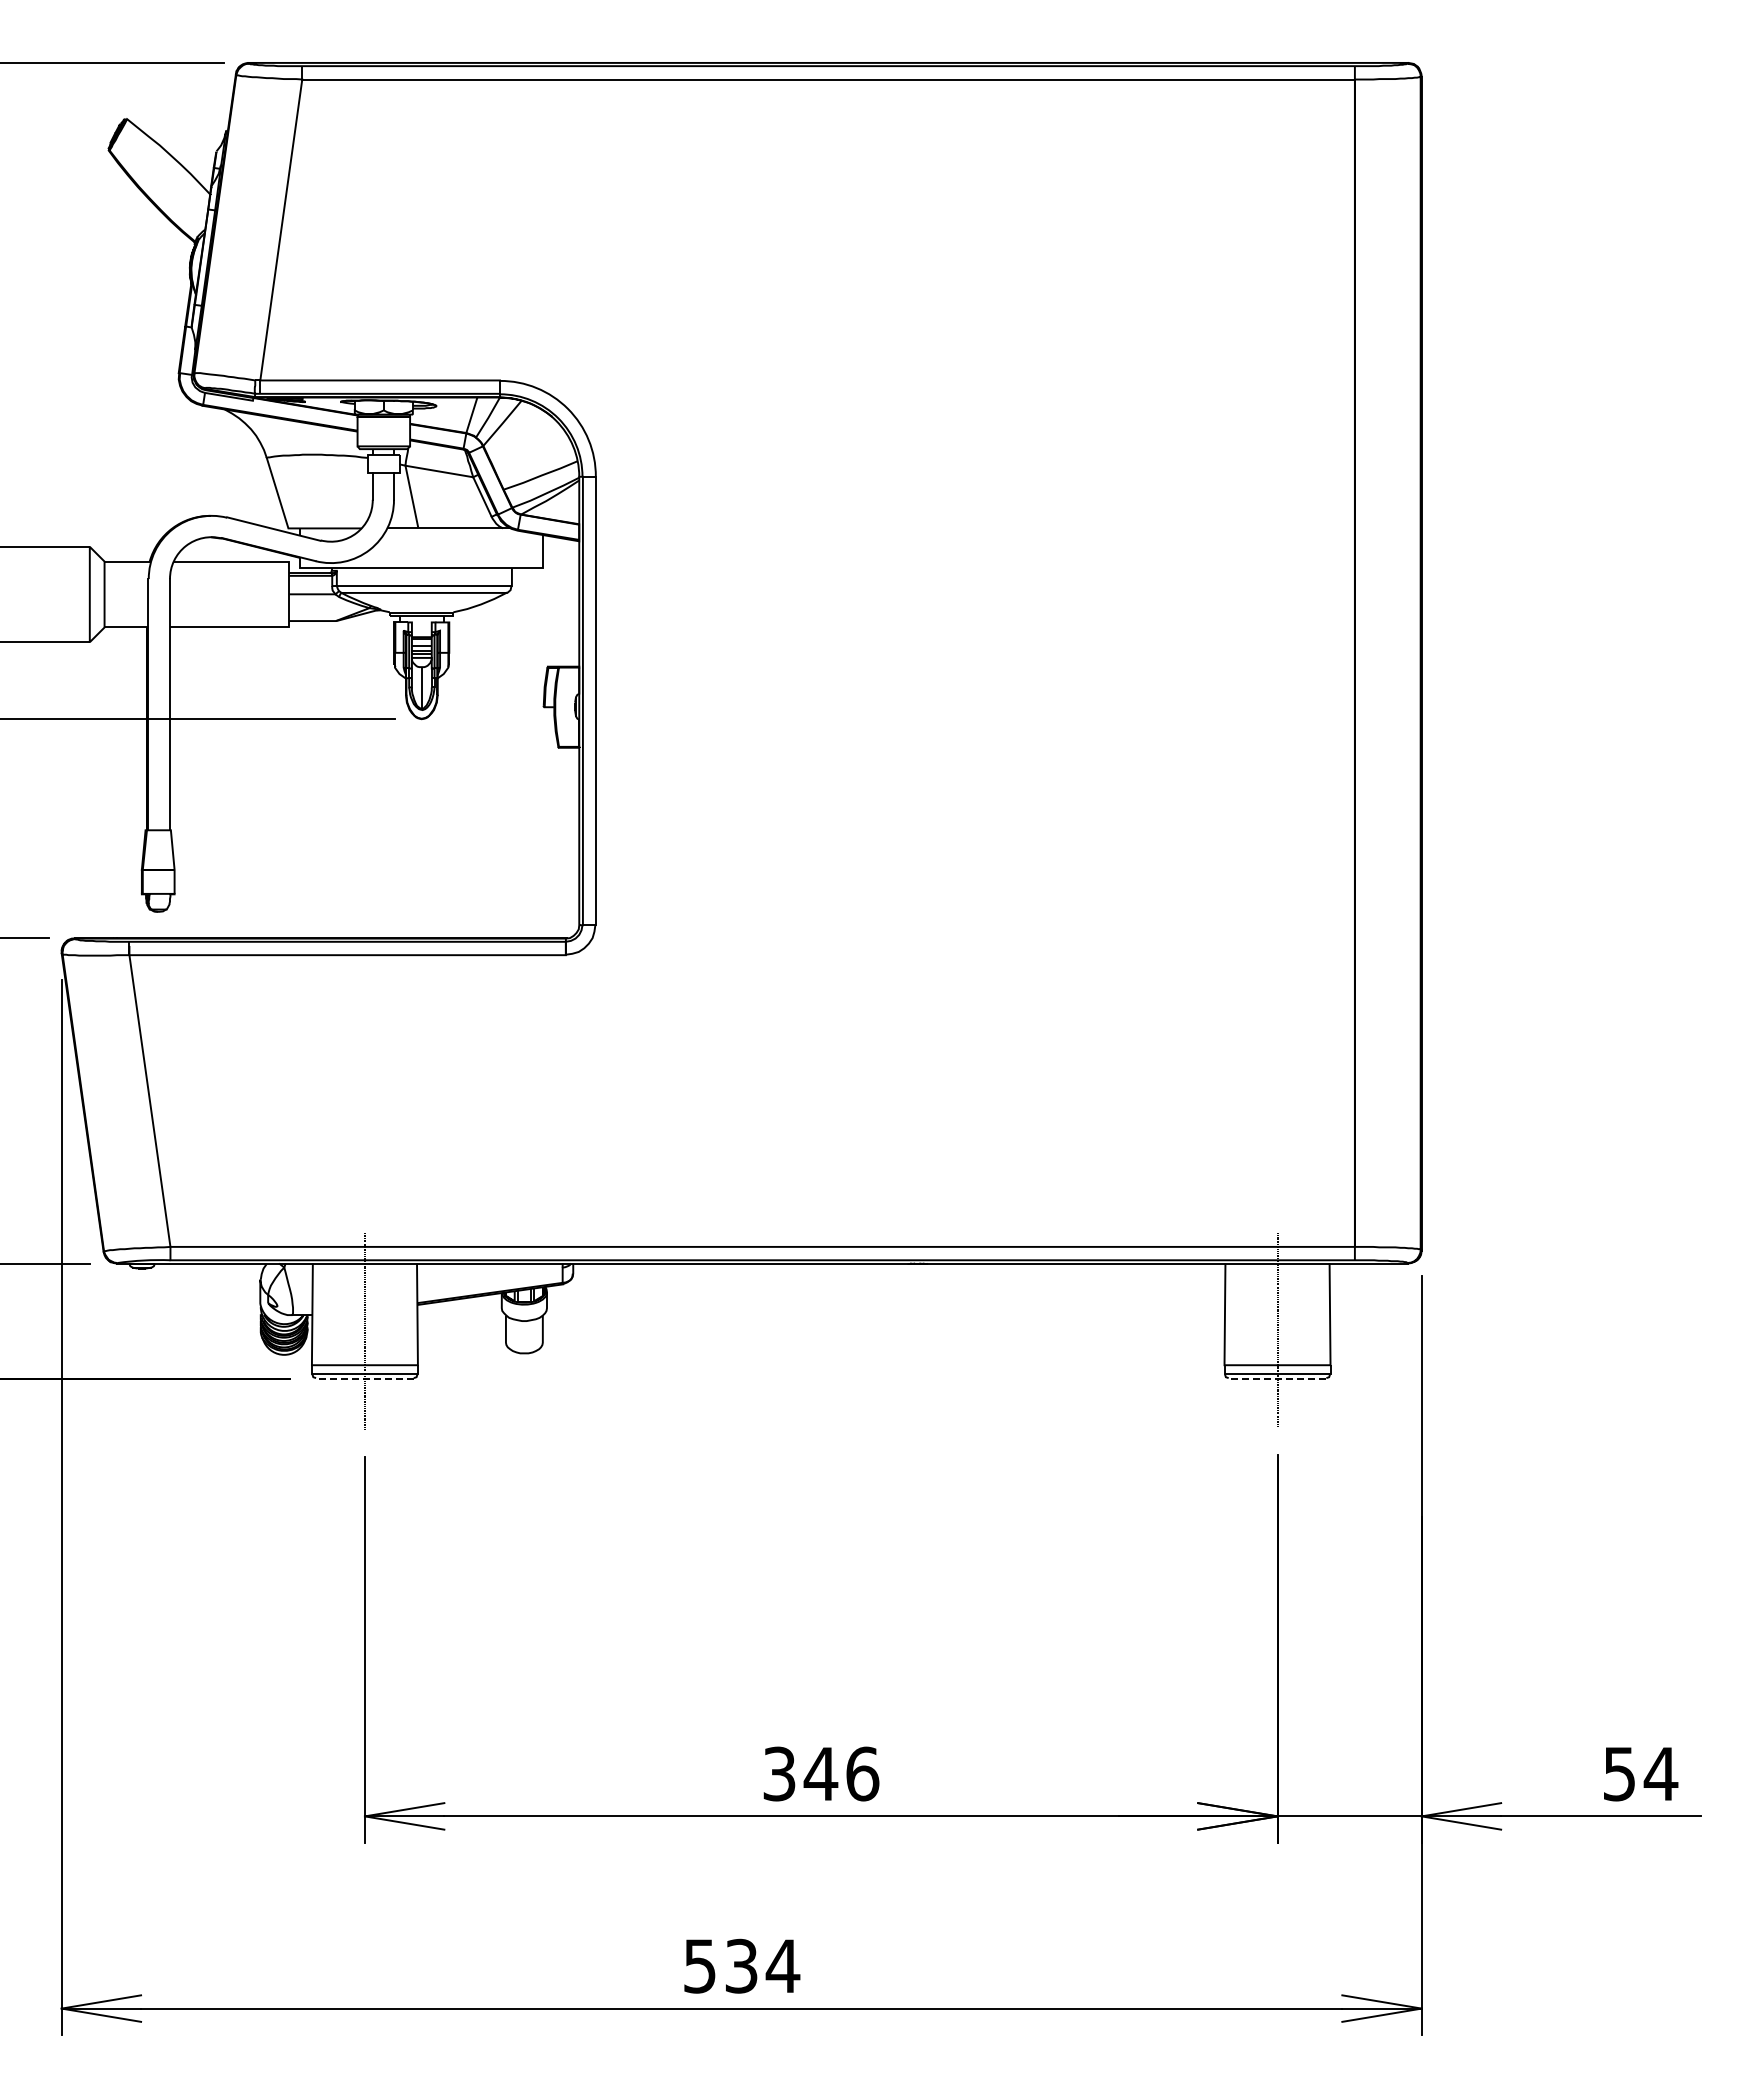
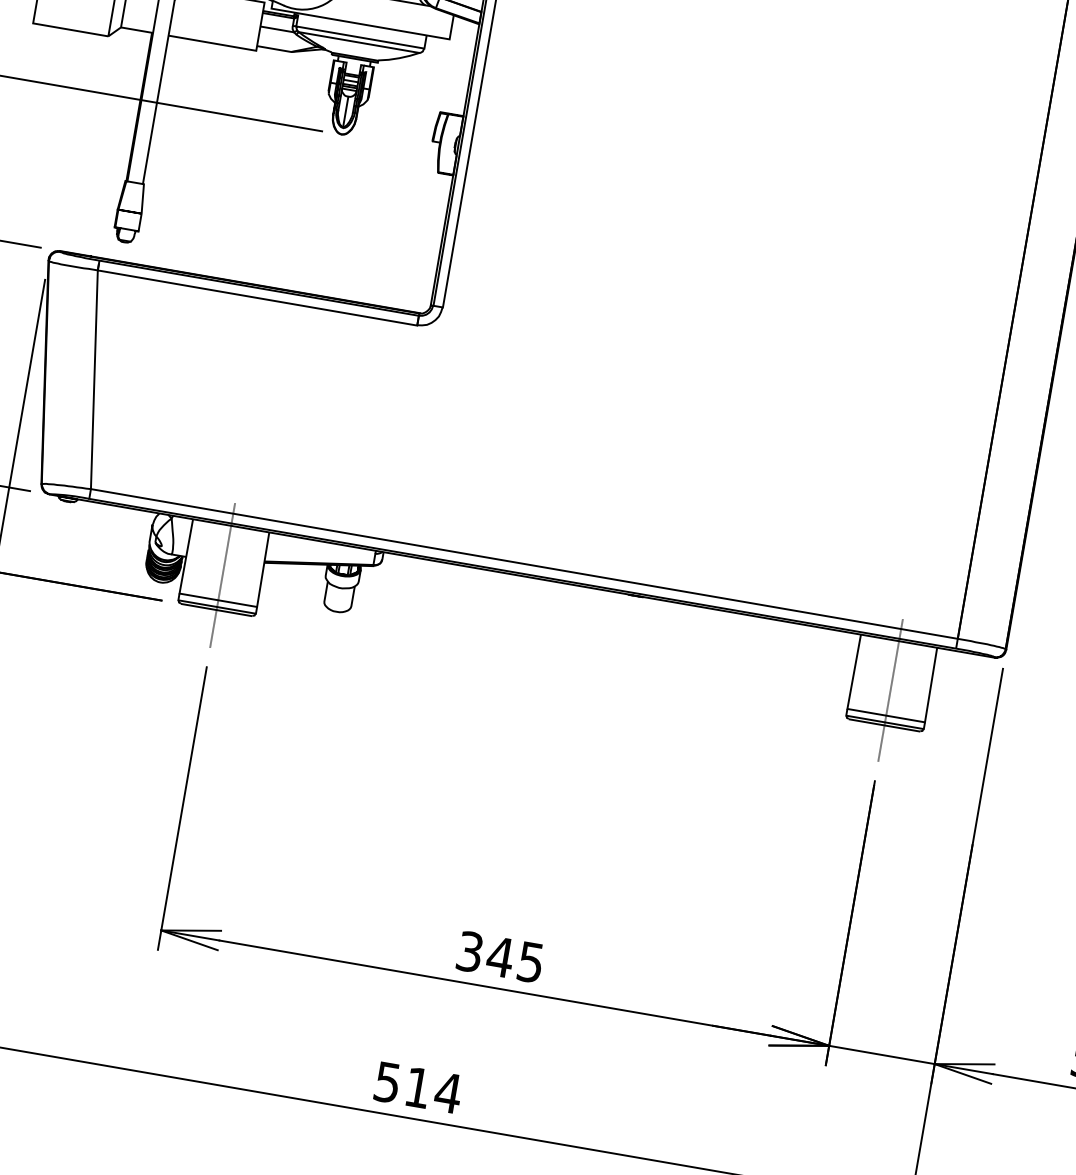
line: (364, 1378) -> (216, 609), dashed -> solid
line: (1277, 1378) -> (884, 725), dashed -> solid
text: (862, 1773) -> (530, 961), 346 -> 345
text: (741, 1965) -> (418, 1087), 534 -> 514

